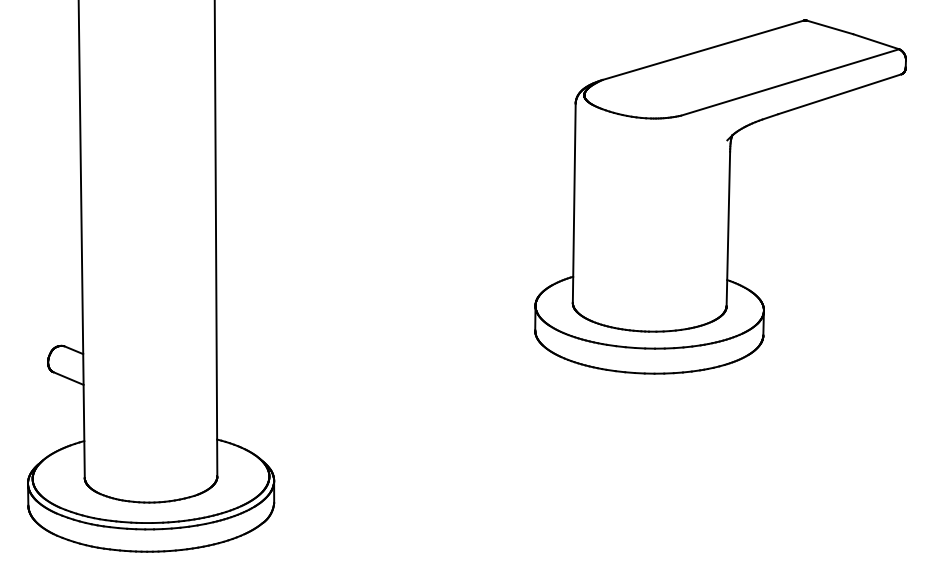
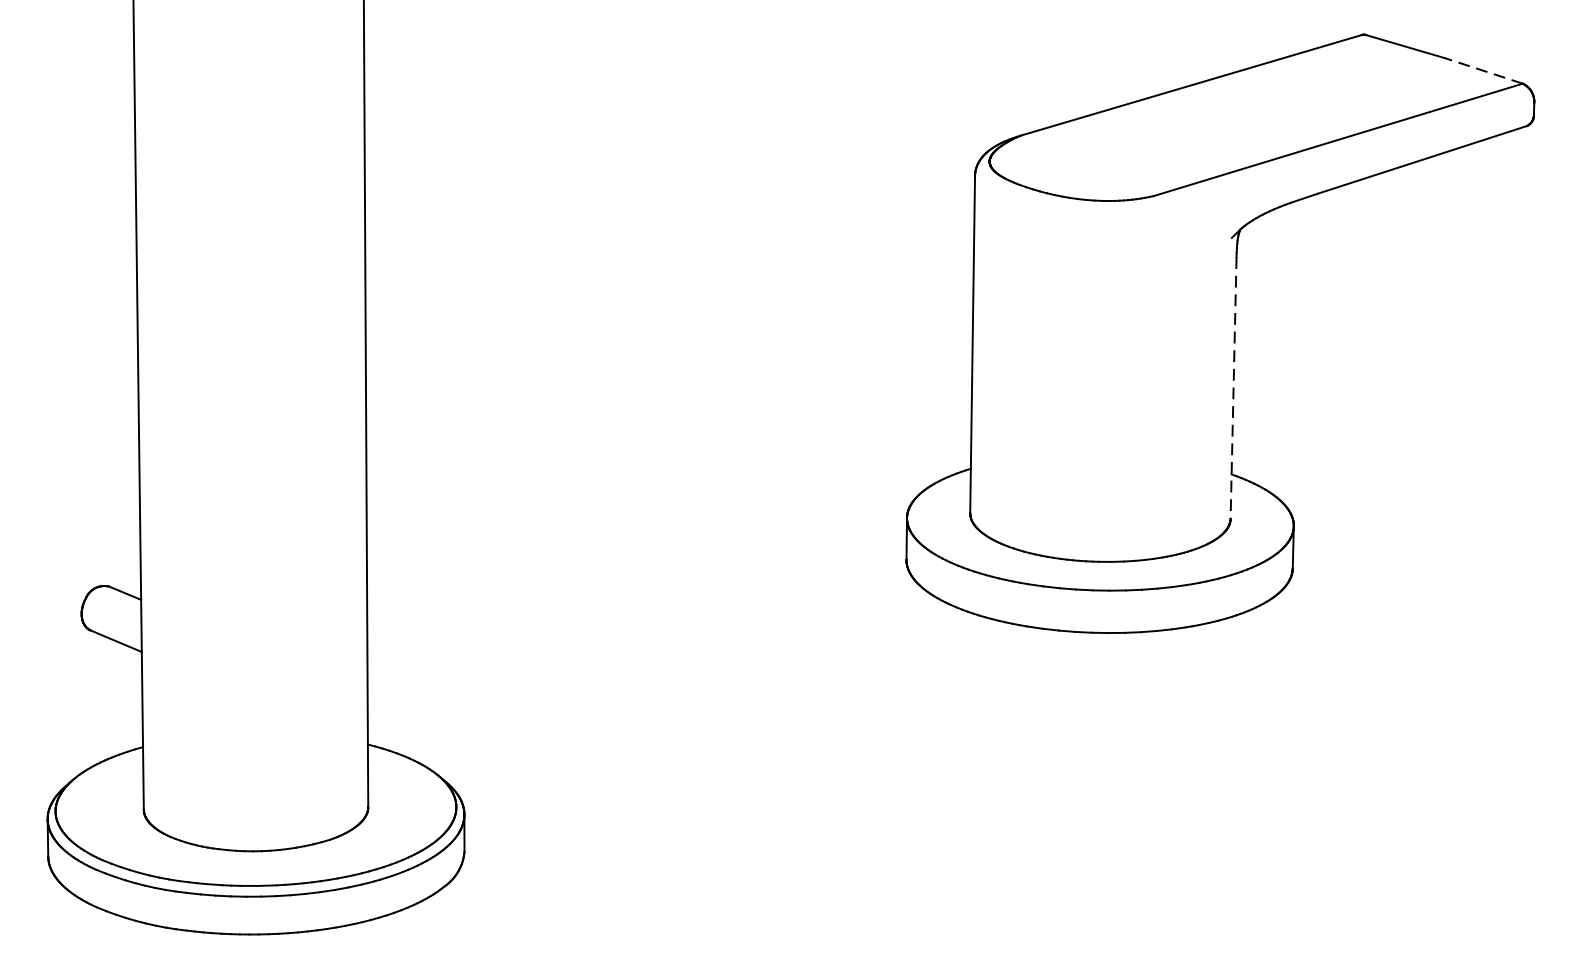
line: (875, 41) -> (1482, 70), solid -> dashed
line: (728, 229) -> (1233, 388), solid -> dashed

